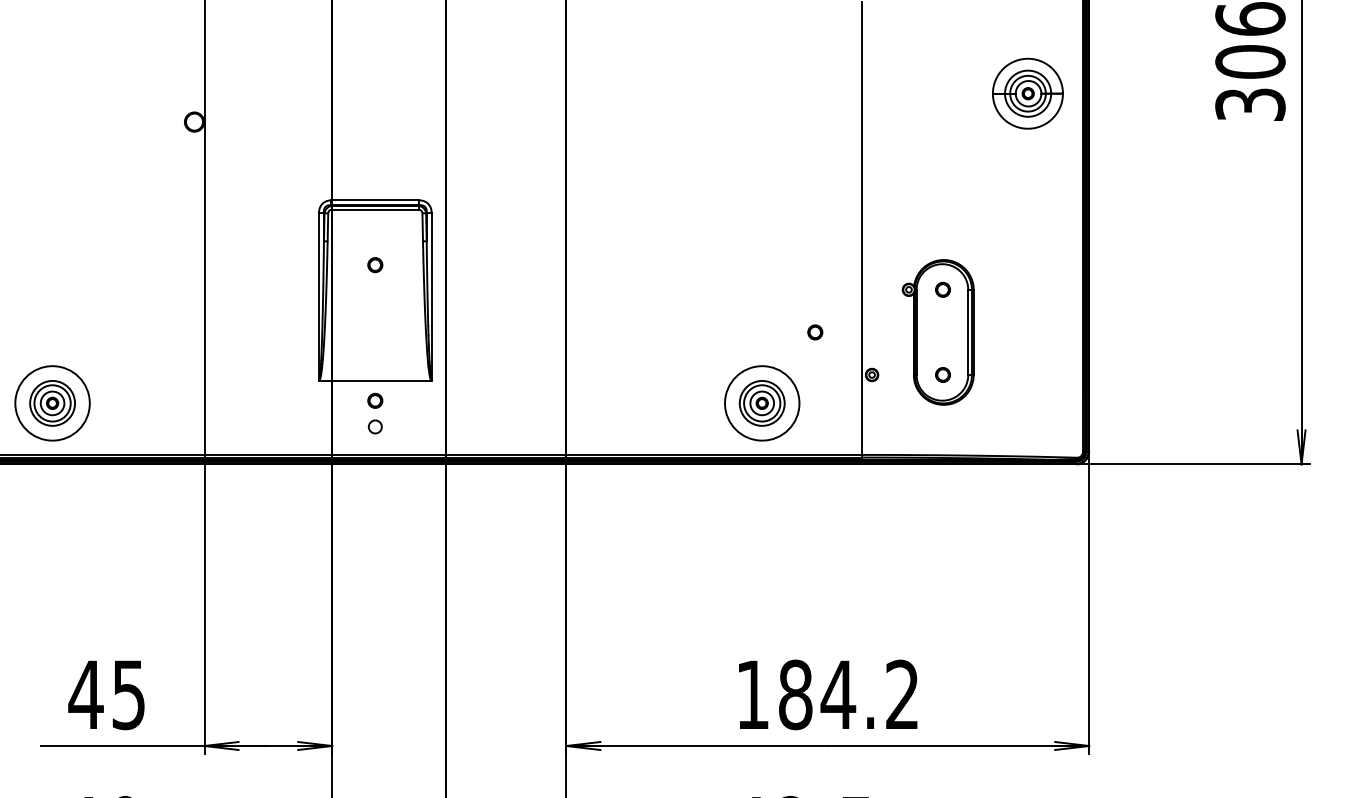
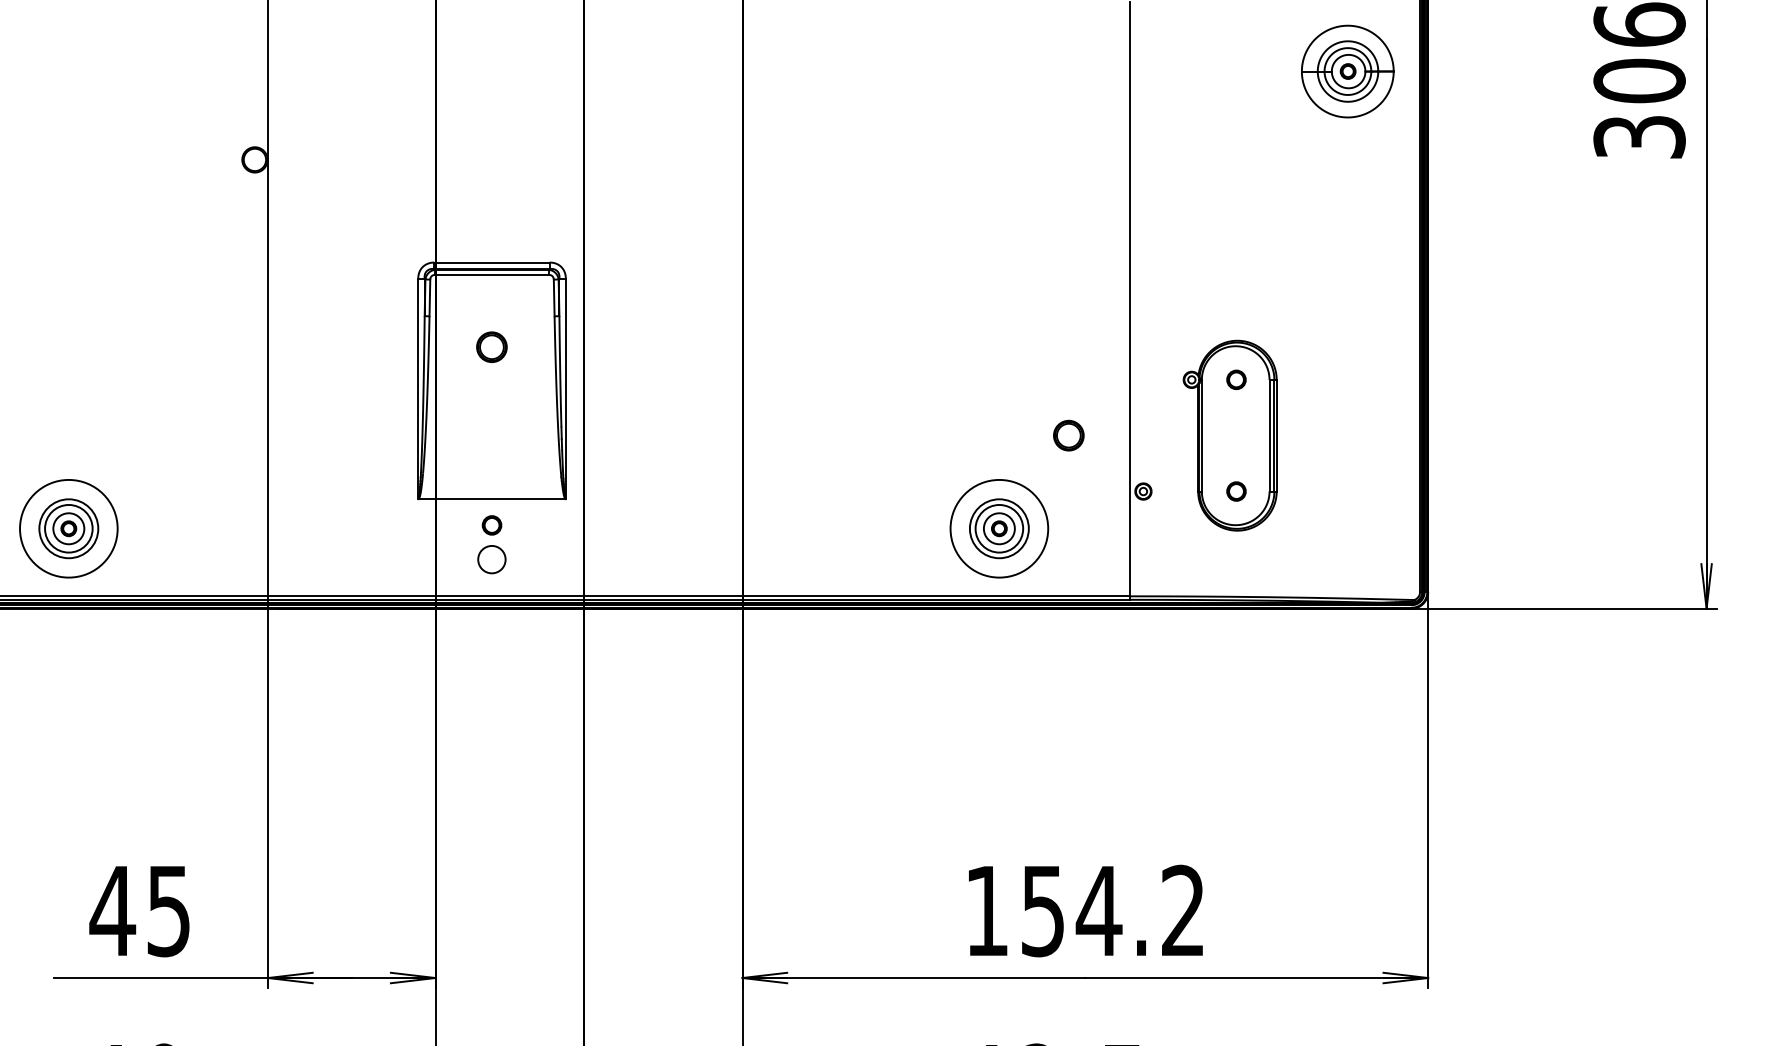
part: (1027, 93) -> (1347, 71), moved
part: (375, 265) -> (492, 347), size x1.6
circle: (815, 332) -> (1069, 435), size x1.6
circle: (375, 426) -> (492, 559), size x1.6
text: (795, 694) -> (1043, 910), 184.2 -> 154.2

